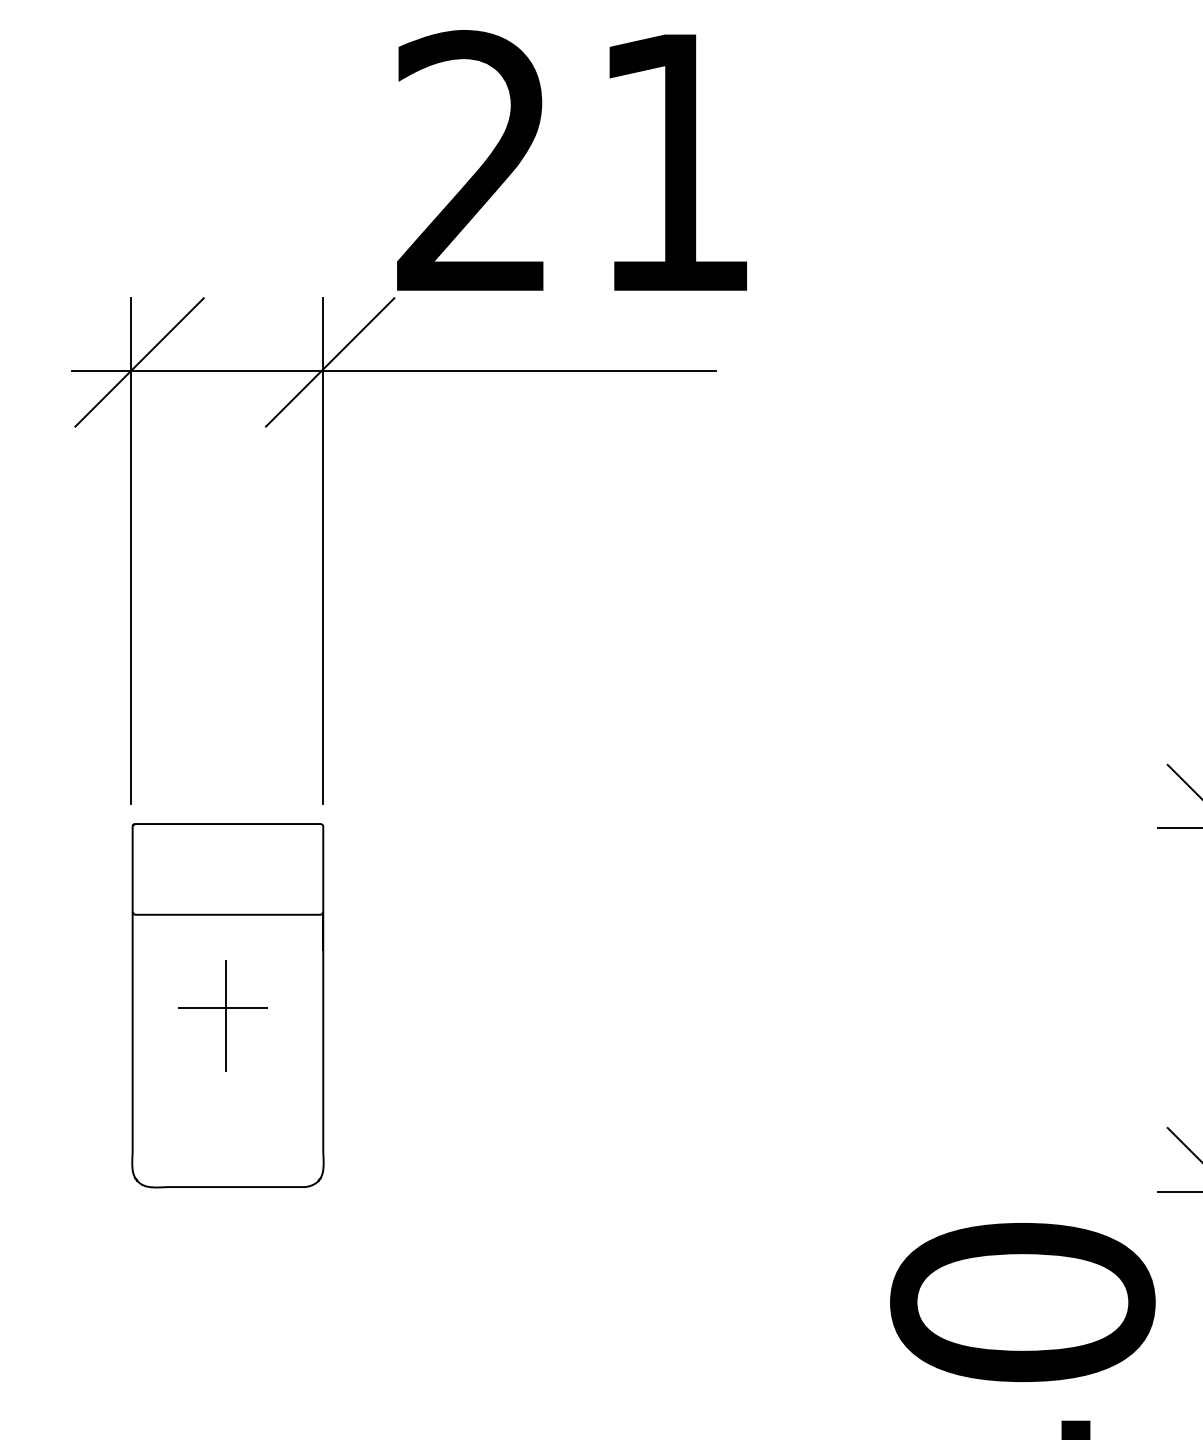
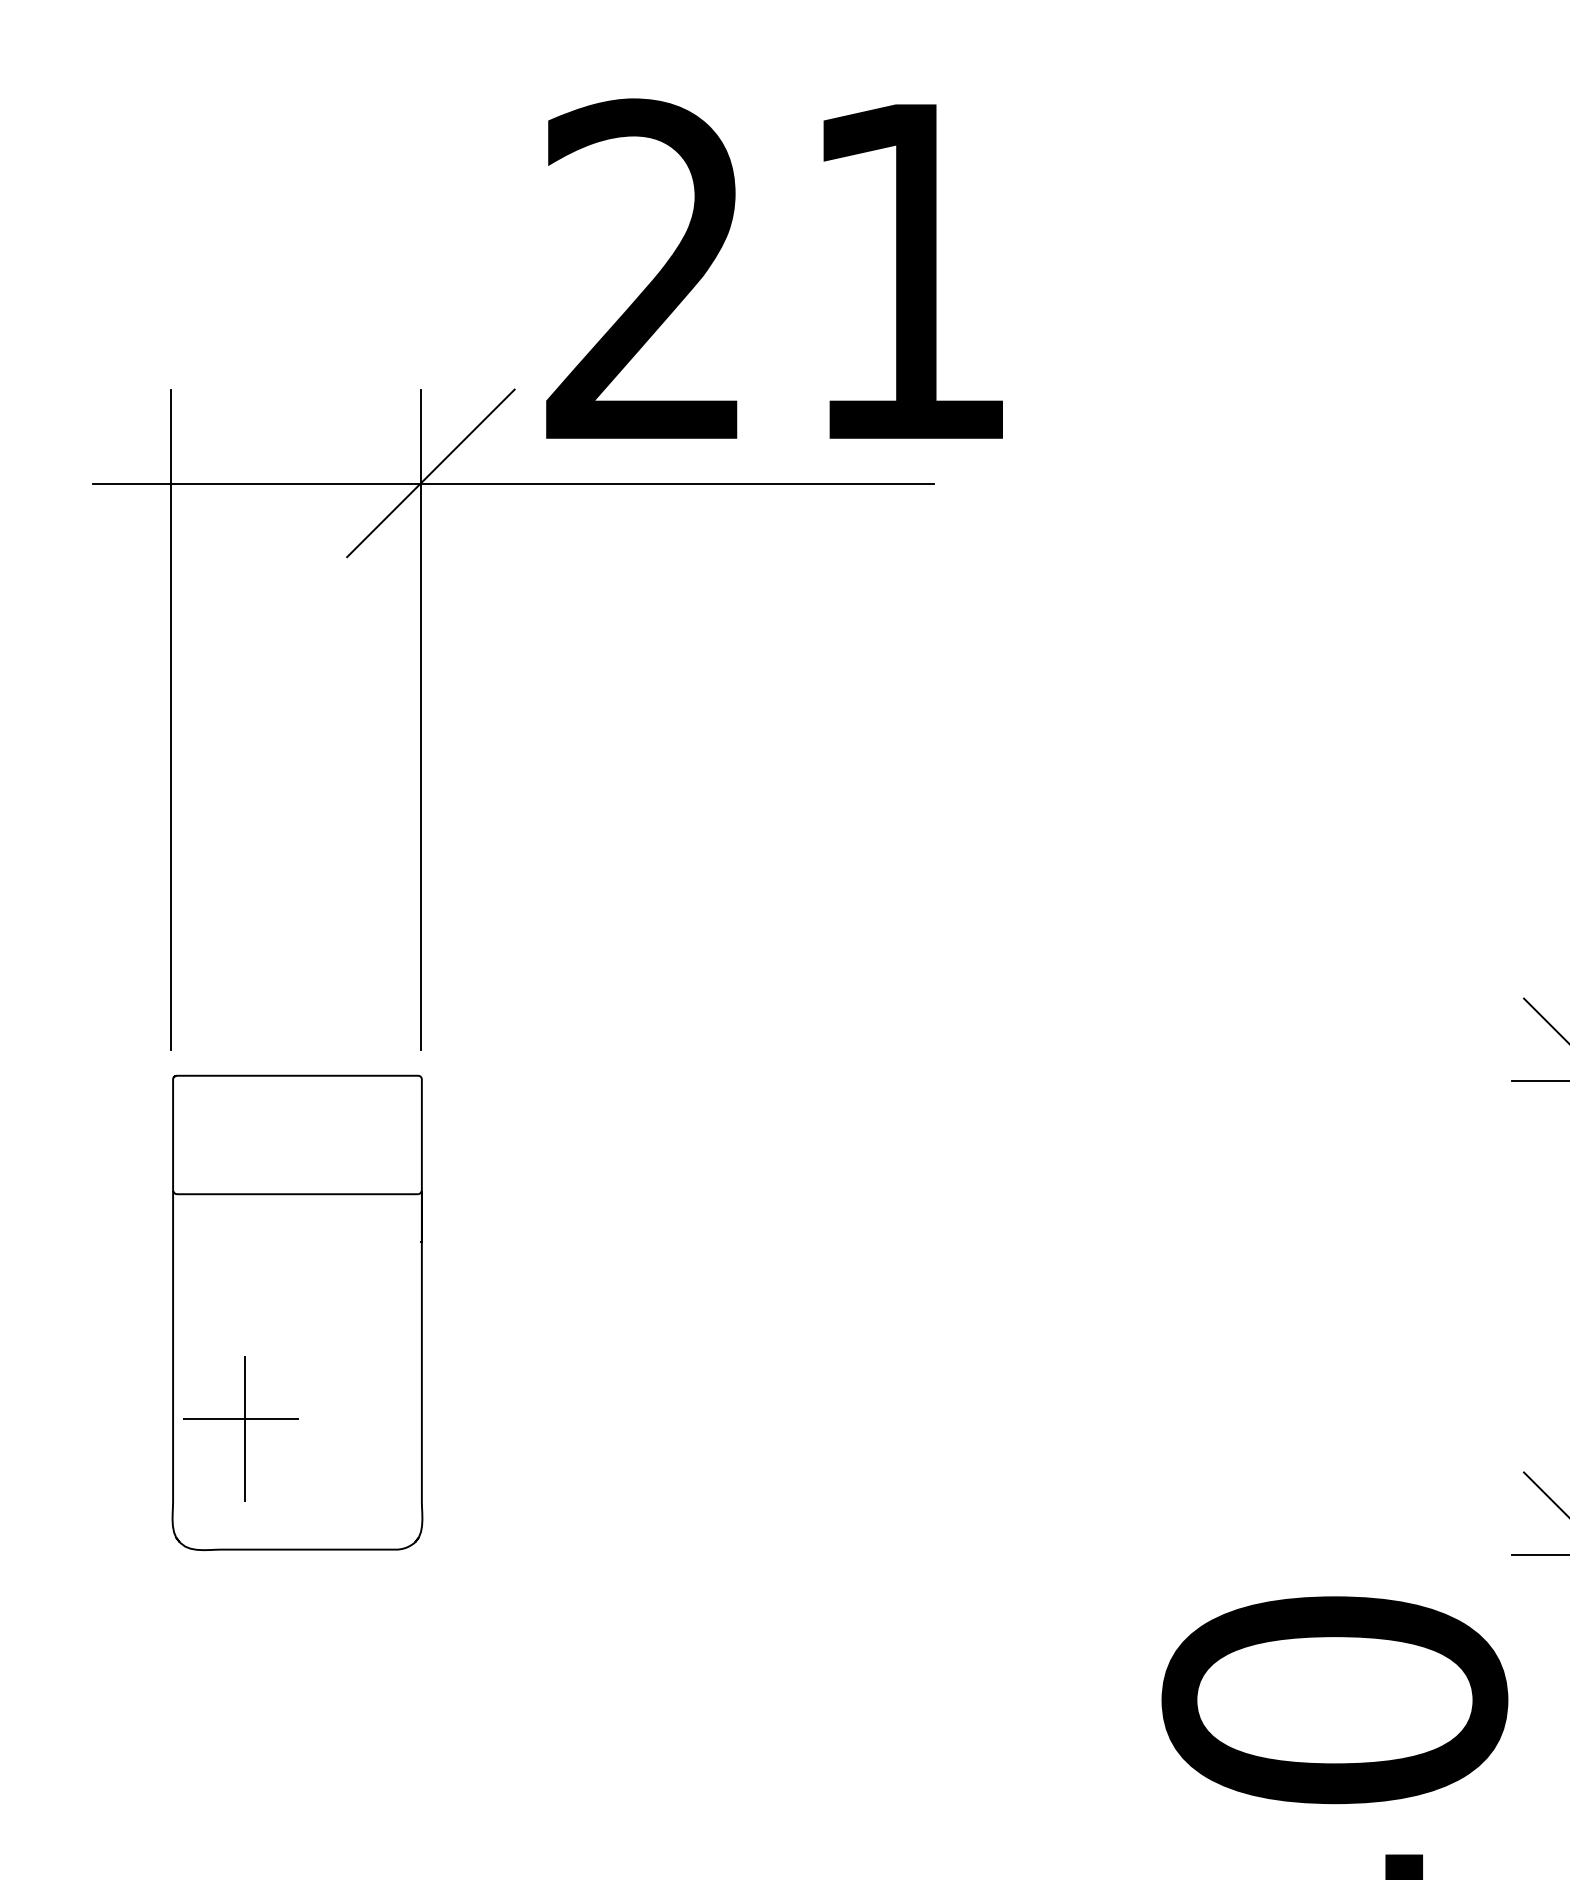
text: (572, 160) -> (774, 268), moved
line: (139, 362) -> (181, 473), removed
part: (222, 1015) -> (240, 1428), moved

